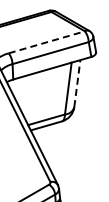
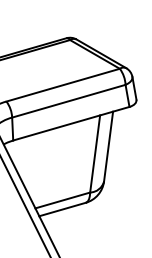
line: (46, 42) -> (62, 85), dashed -> solid
line: (77, 83) -> (108, 146), dashed -> solid

